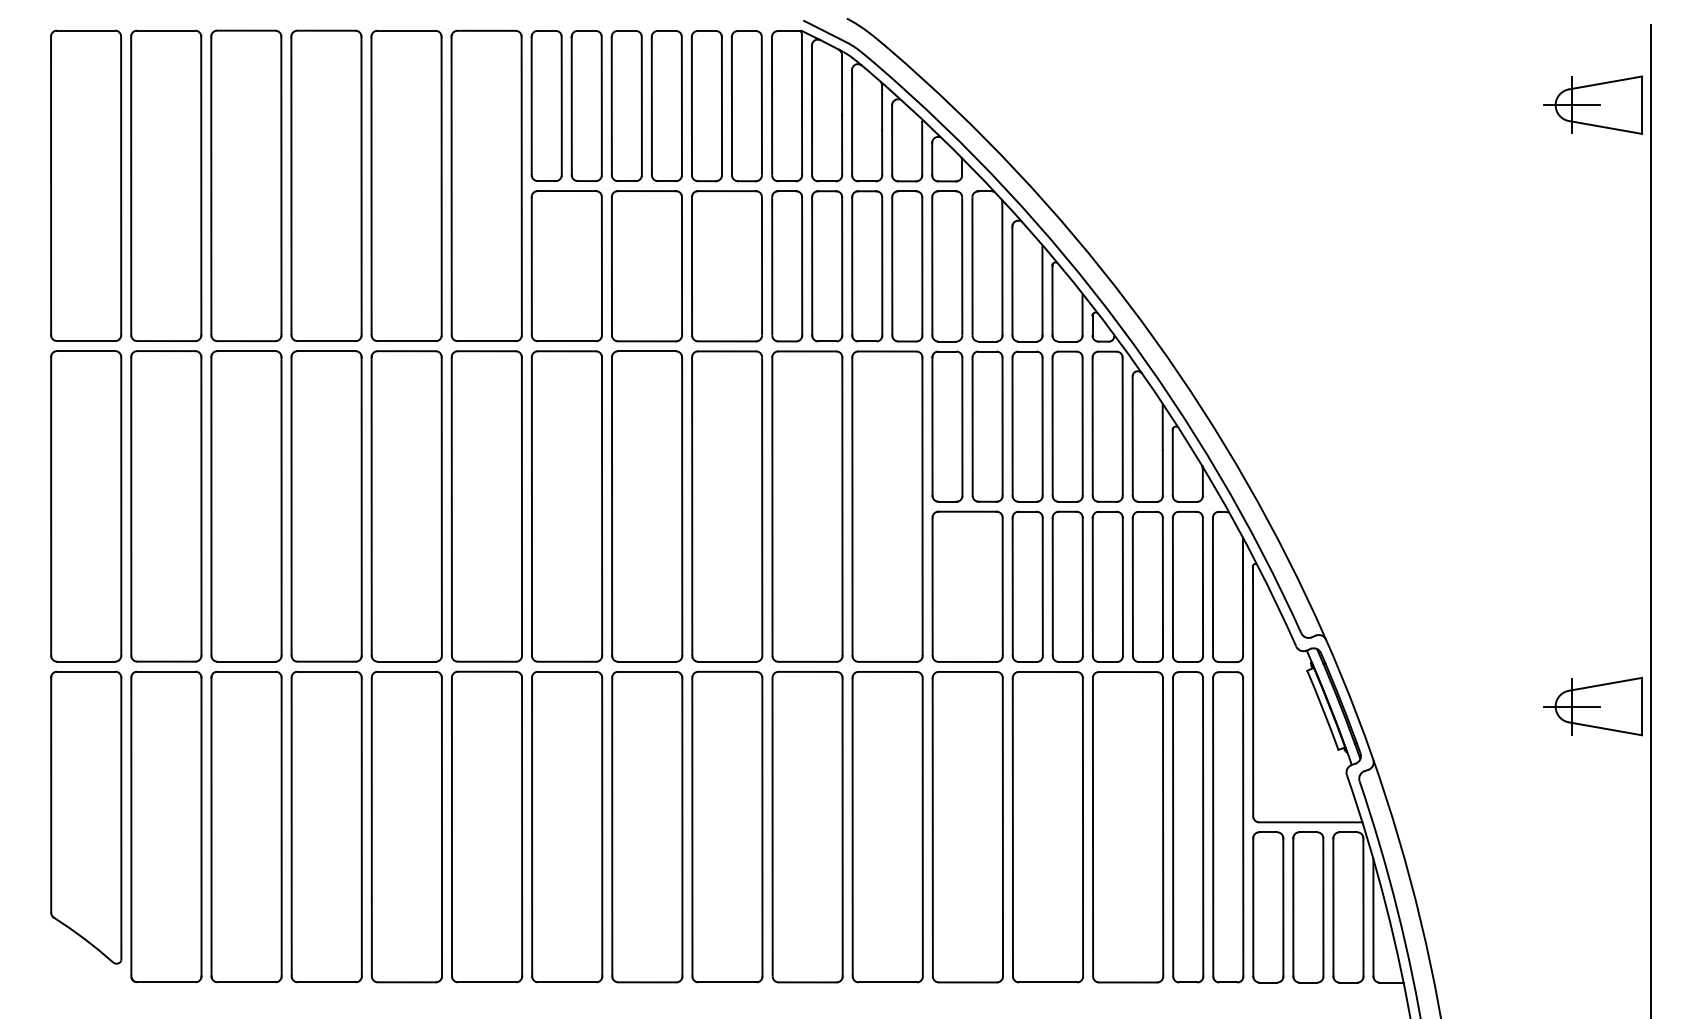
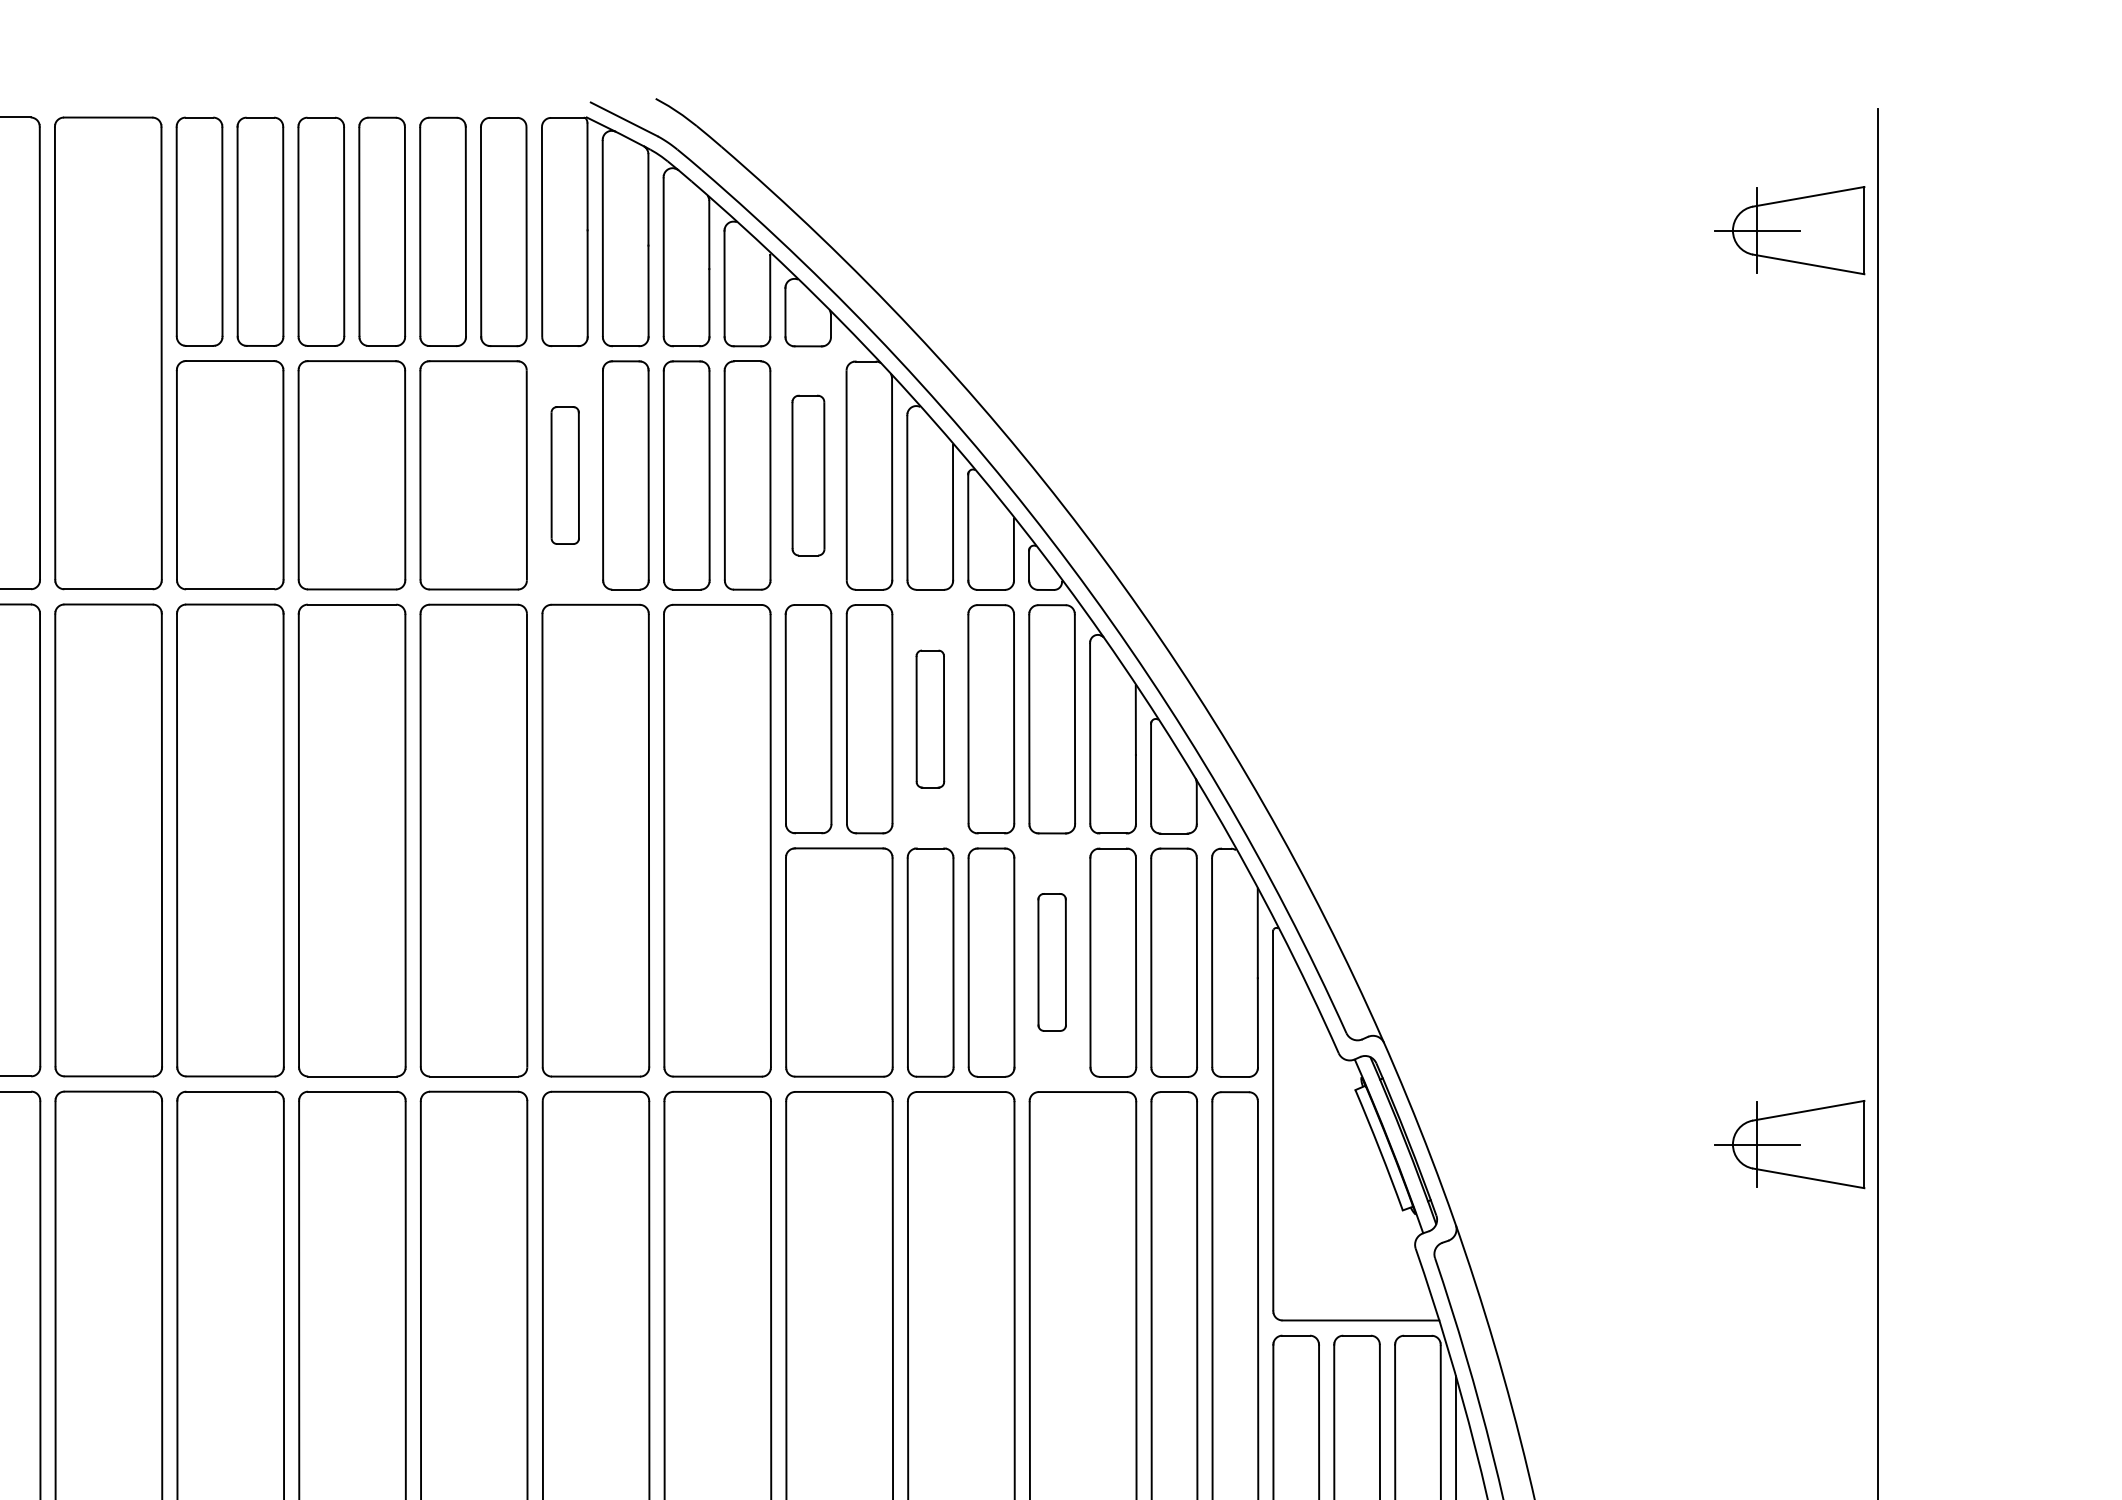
part: (787, 266) -> (565, 475), size x0.6
part: (947, 266) -> (808, 475), size x0.7
part: (1027, 426) -> (930, 718), size x0.6
part: (1107, 586) -> (1051, 962), size x0.6

